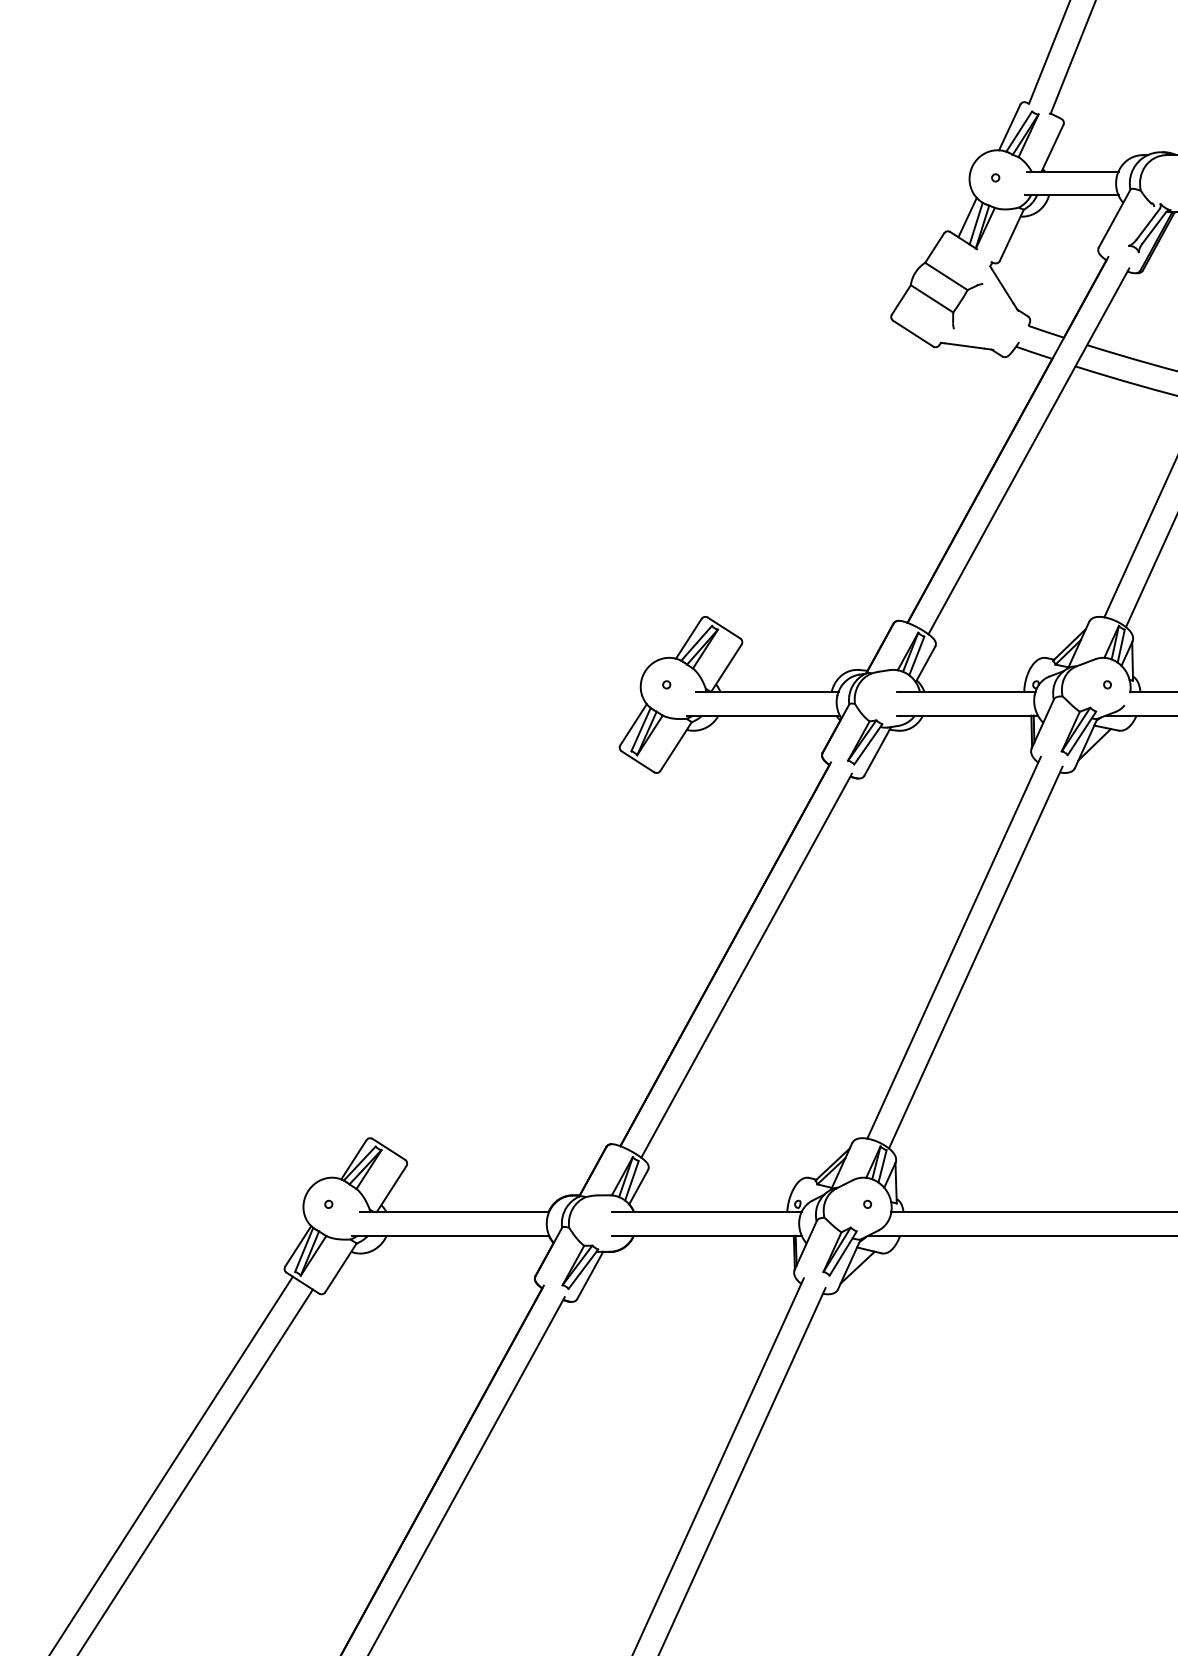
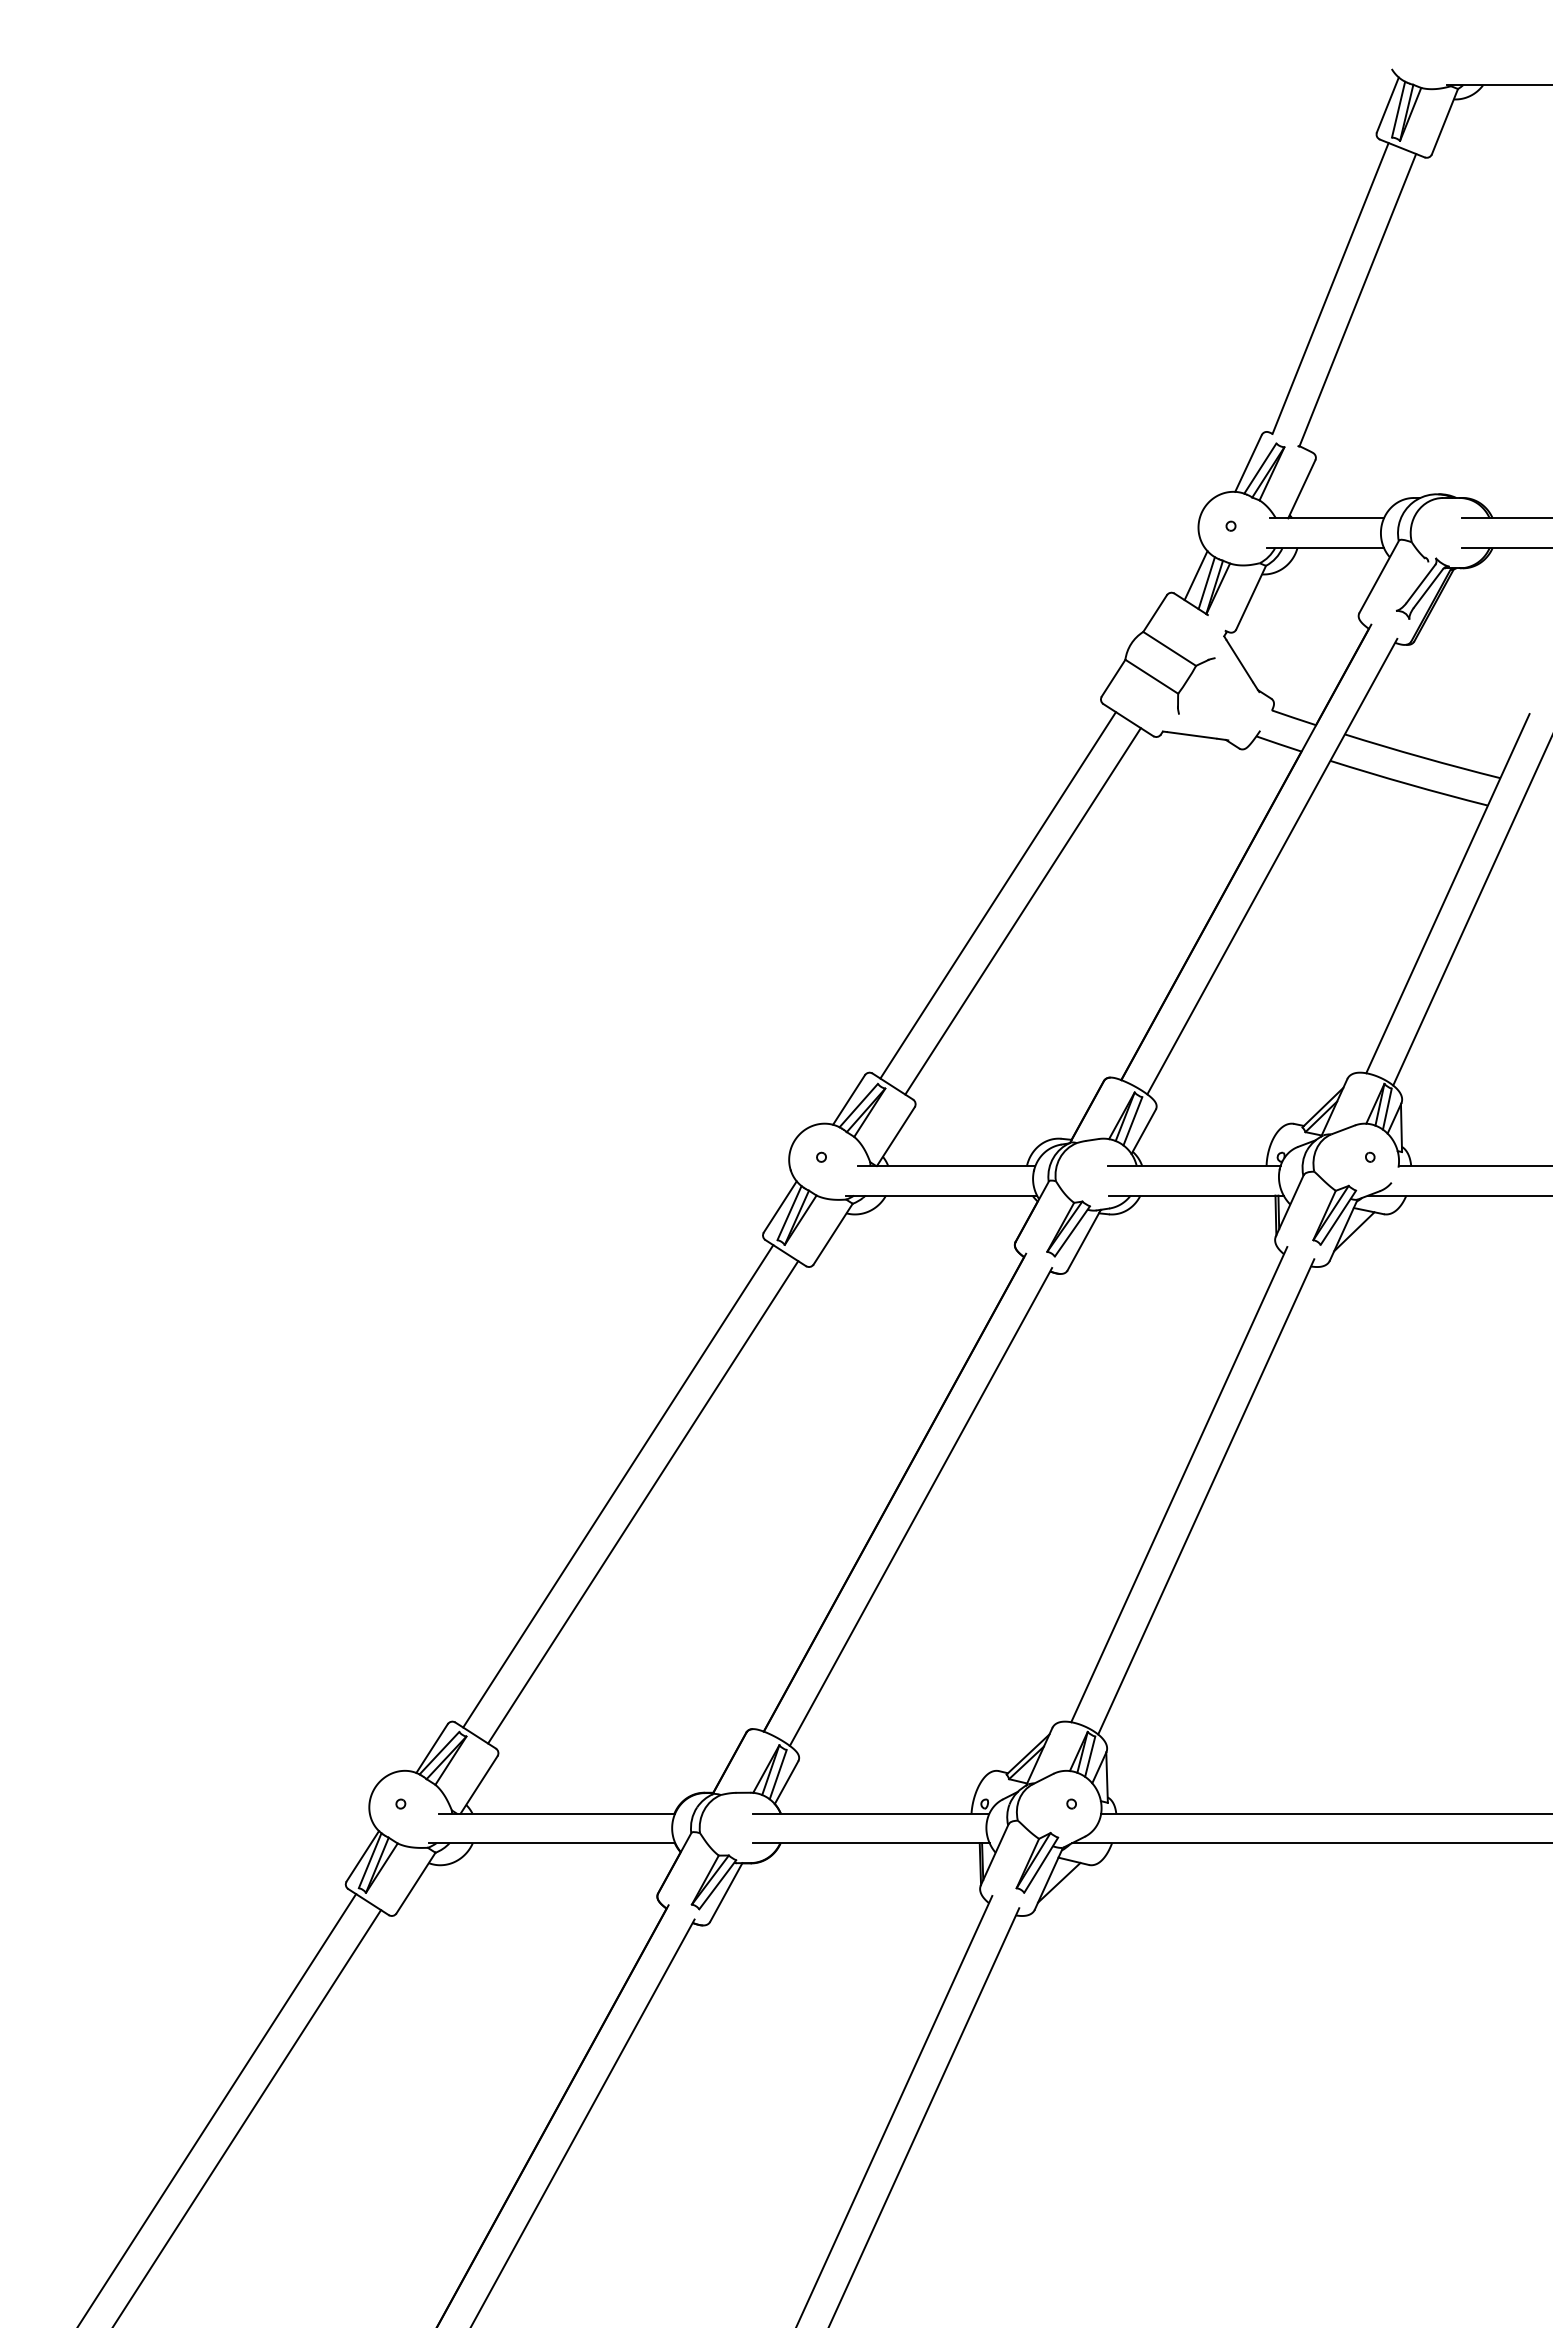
line: (808, 474) -> (997, 895), added
line: (828, 487) -> (1022, 911), added
line: (503, 949) -> (618, 1486), added
line: (523, 962) -> (643, 1502), added

